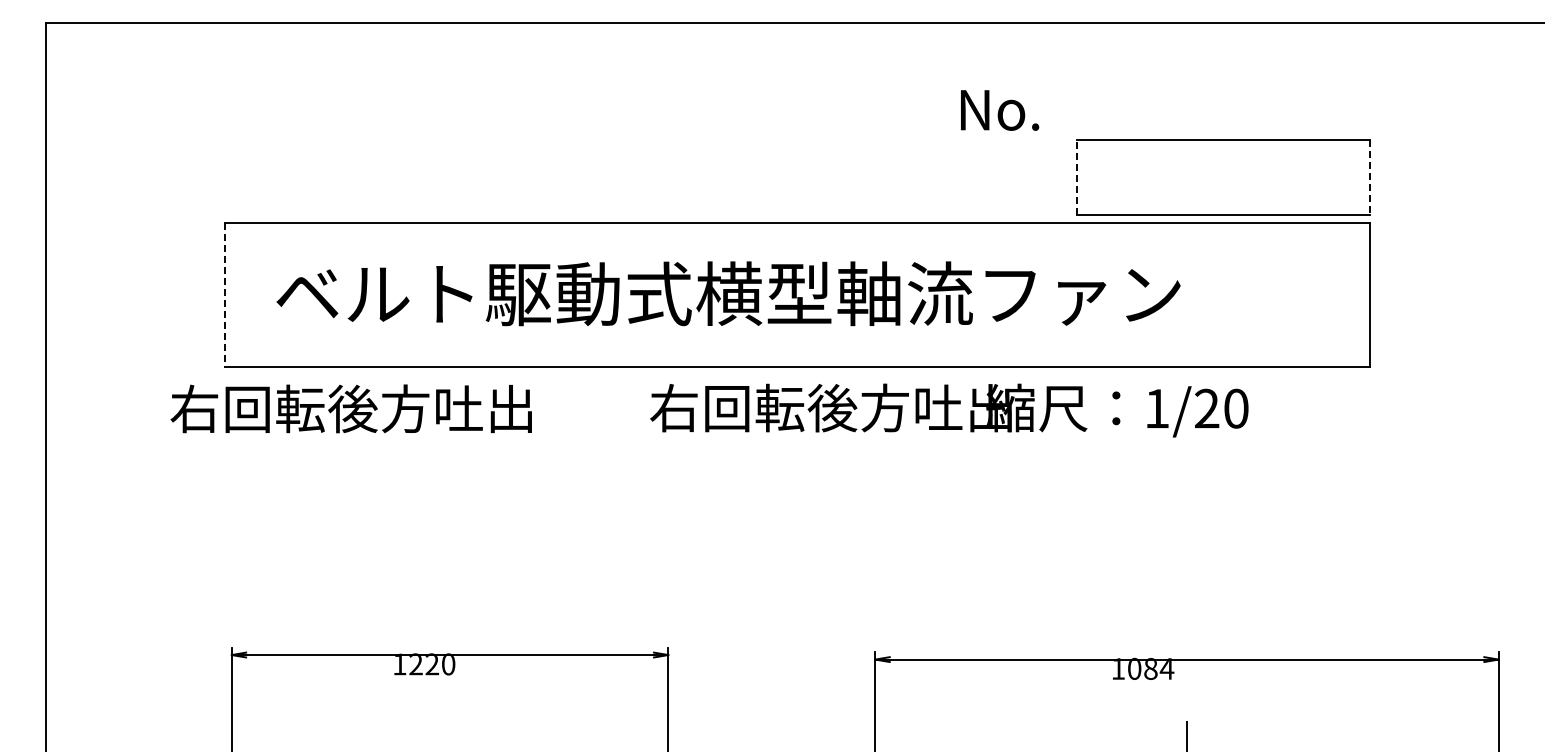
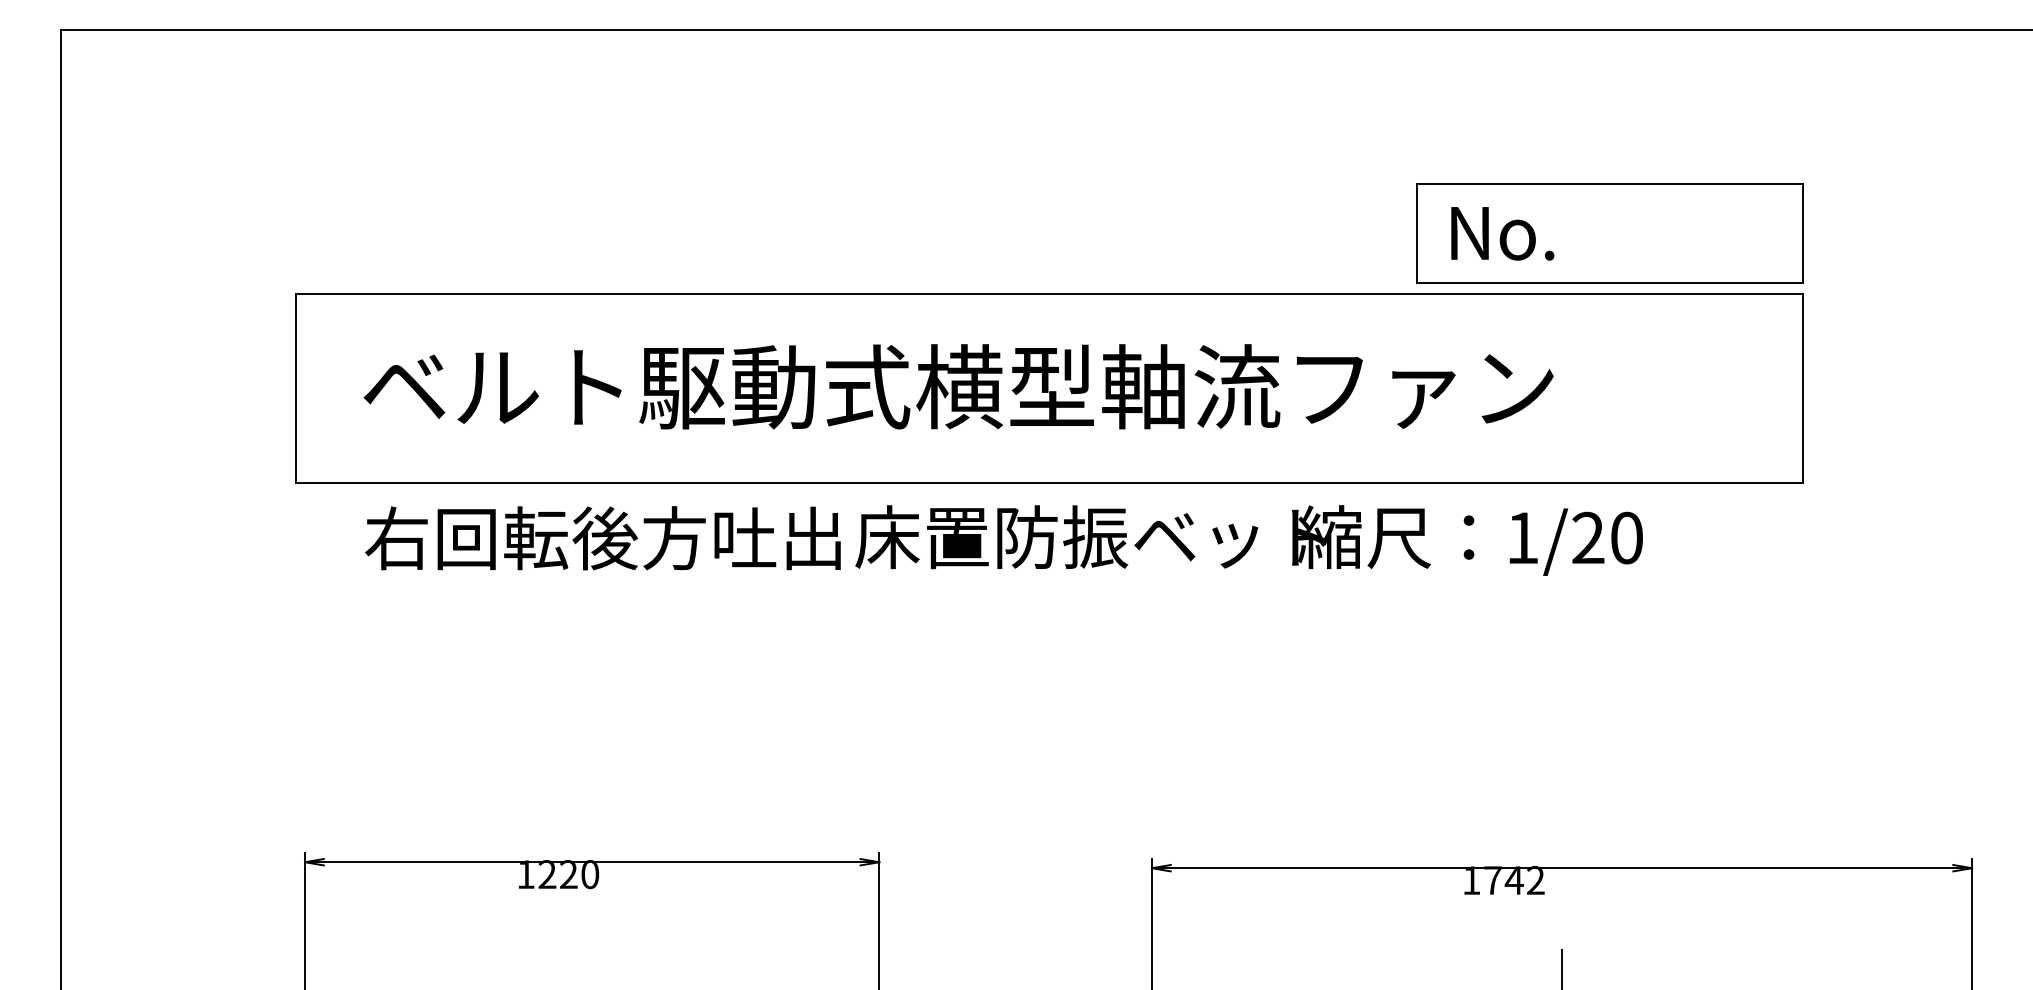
text: (1000, 110) -> (1503, 233), moved
line: (1077, 177) -> (1417, 233), dashed -> solid
line: (1370, 177) -> (1803, 233), dashed -> solid
line: (225, 295) -> (296, 389), dashed -> solid
text: (830, 407) -> (1092, 536), 右回転後方吐出 -> 床置防振ベット
text: (350, 408) -> (601, 537), moved
text: (1151, 668) -> (1515, 879), 1084 -> 1742

